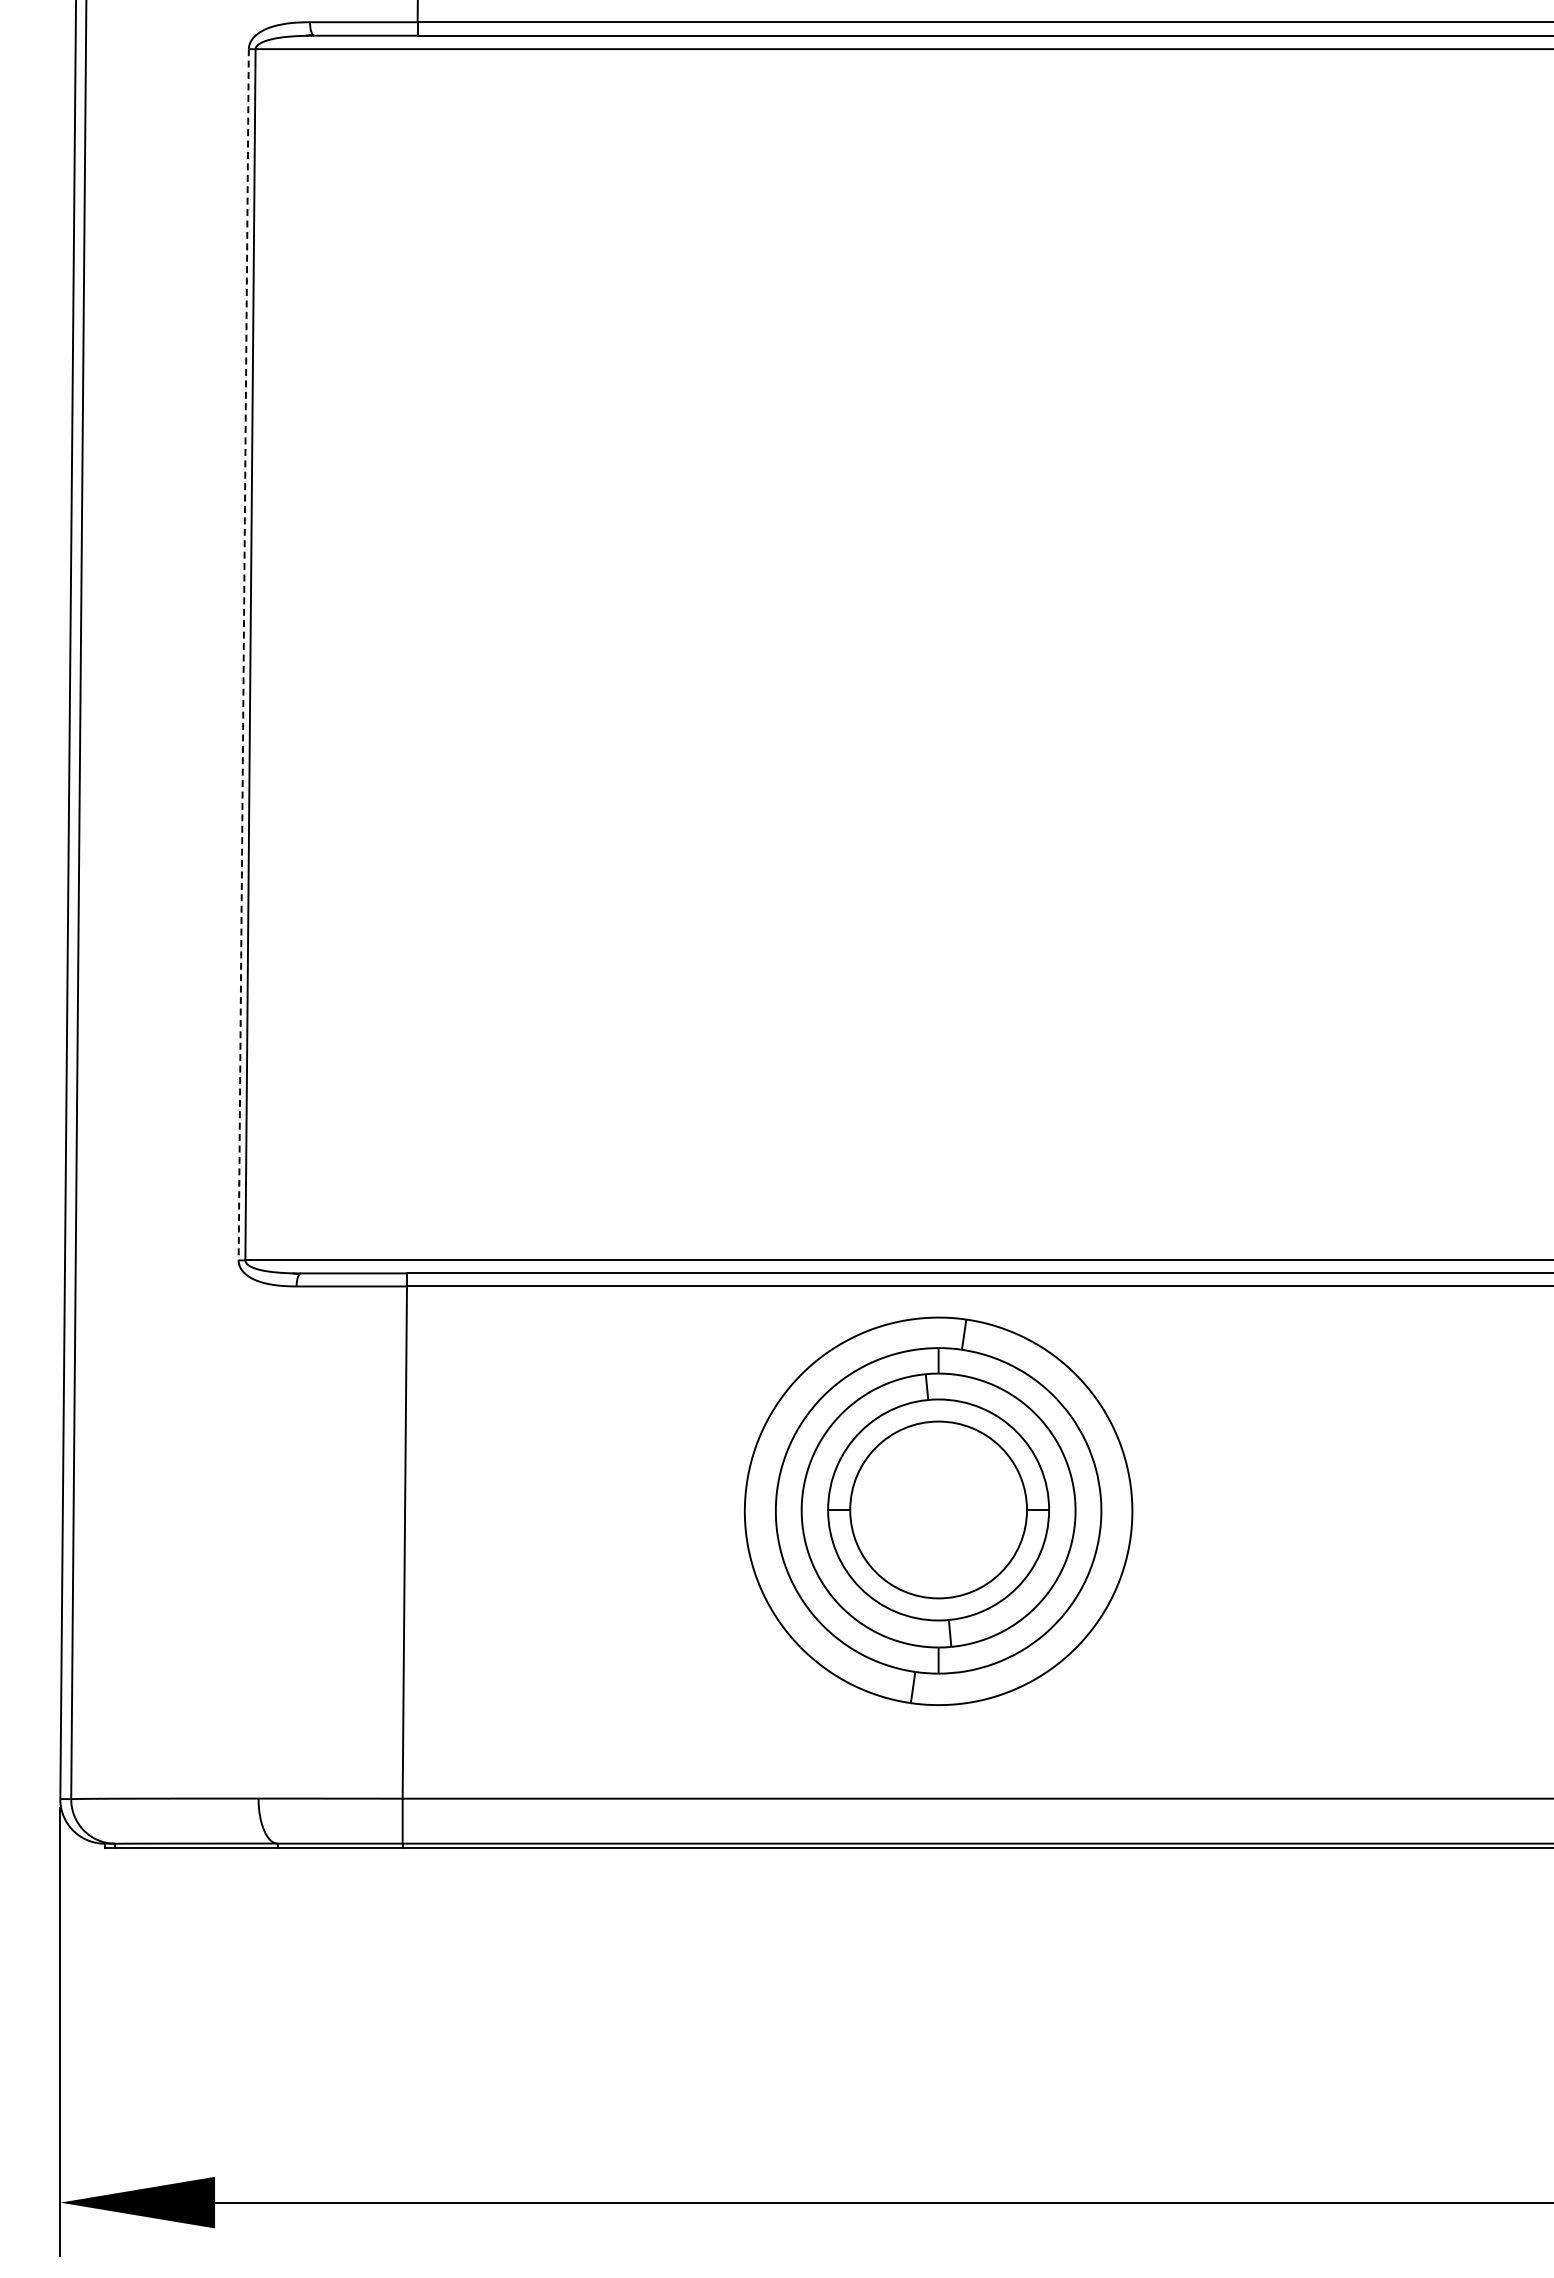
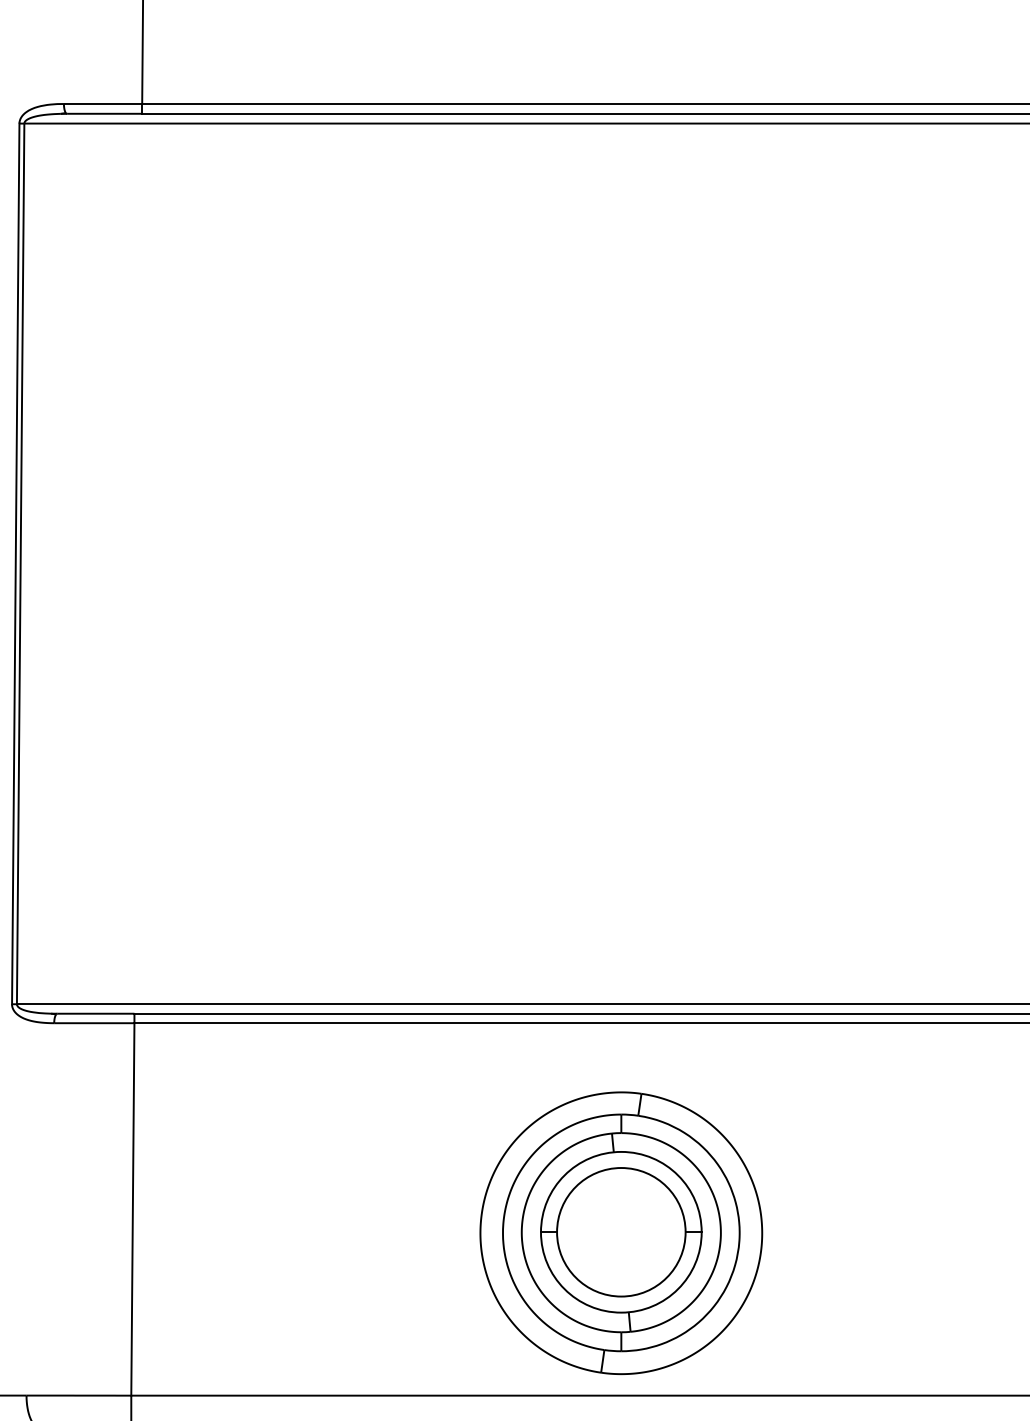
line: (243, 654) -> (15, 563), dashed -> solid
part: (938, 1510) -> (621, 1232), moved

